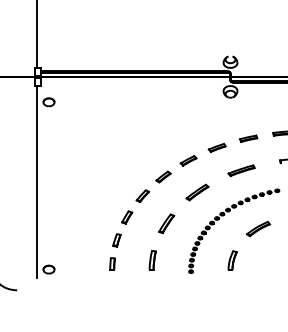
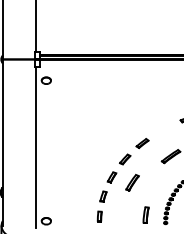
part: (188, 160) -> (163, 129), removed
part: (166, 223) -> (132, 182), moved
part: (152, 260) -> (145, 215), moved

